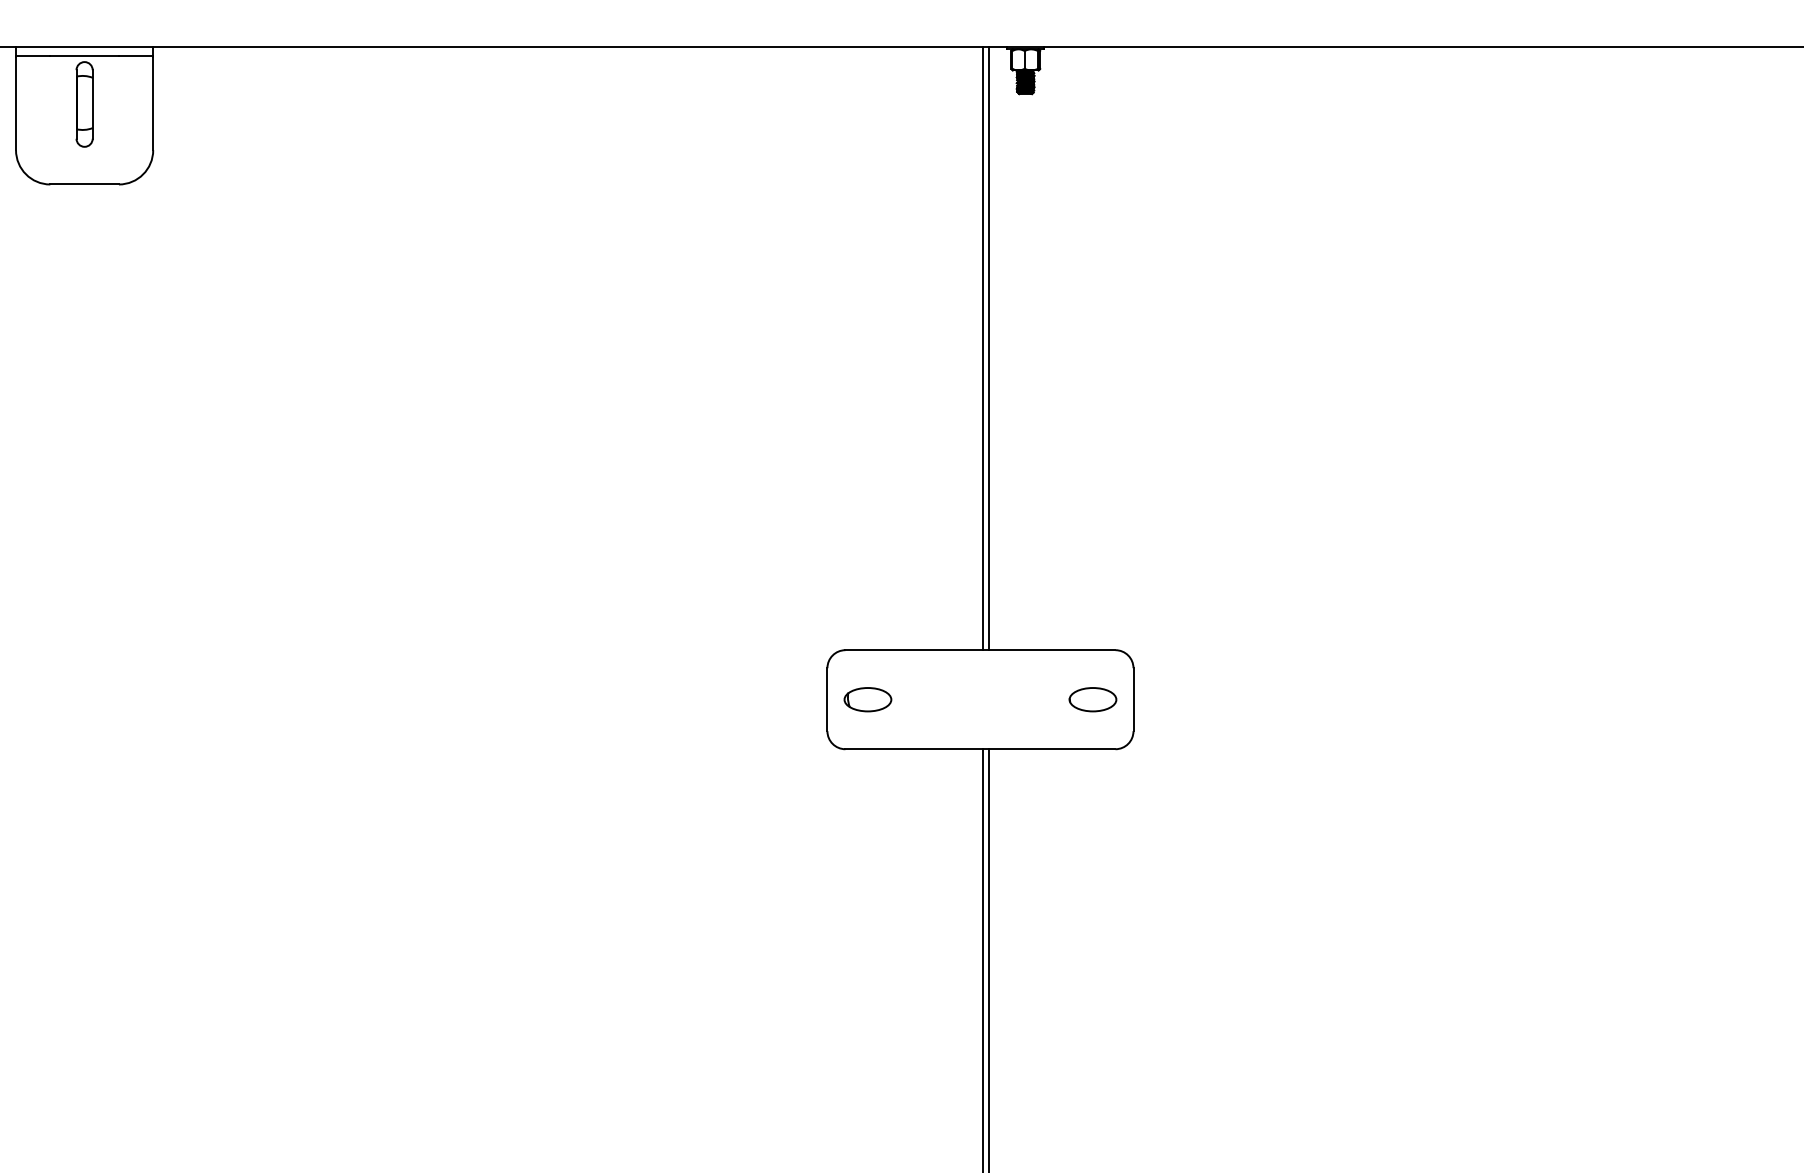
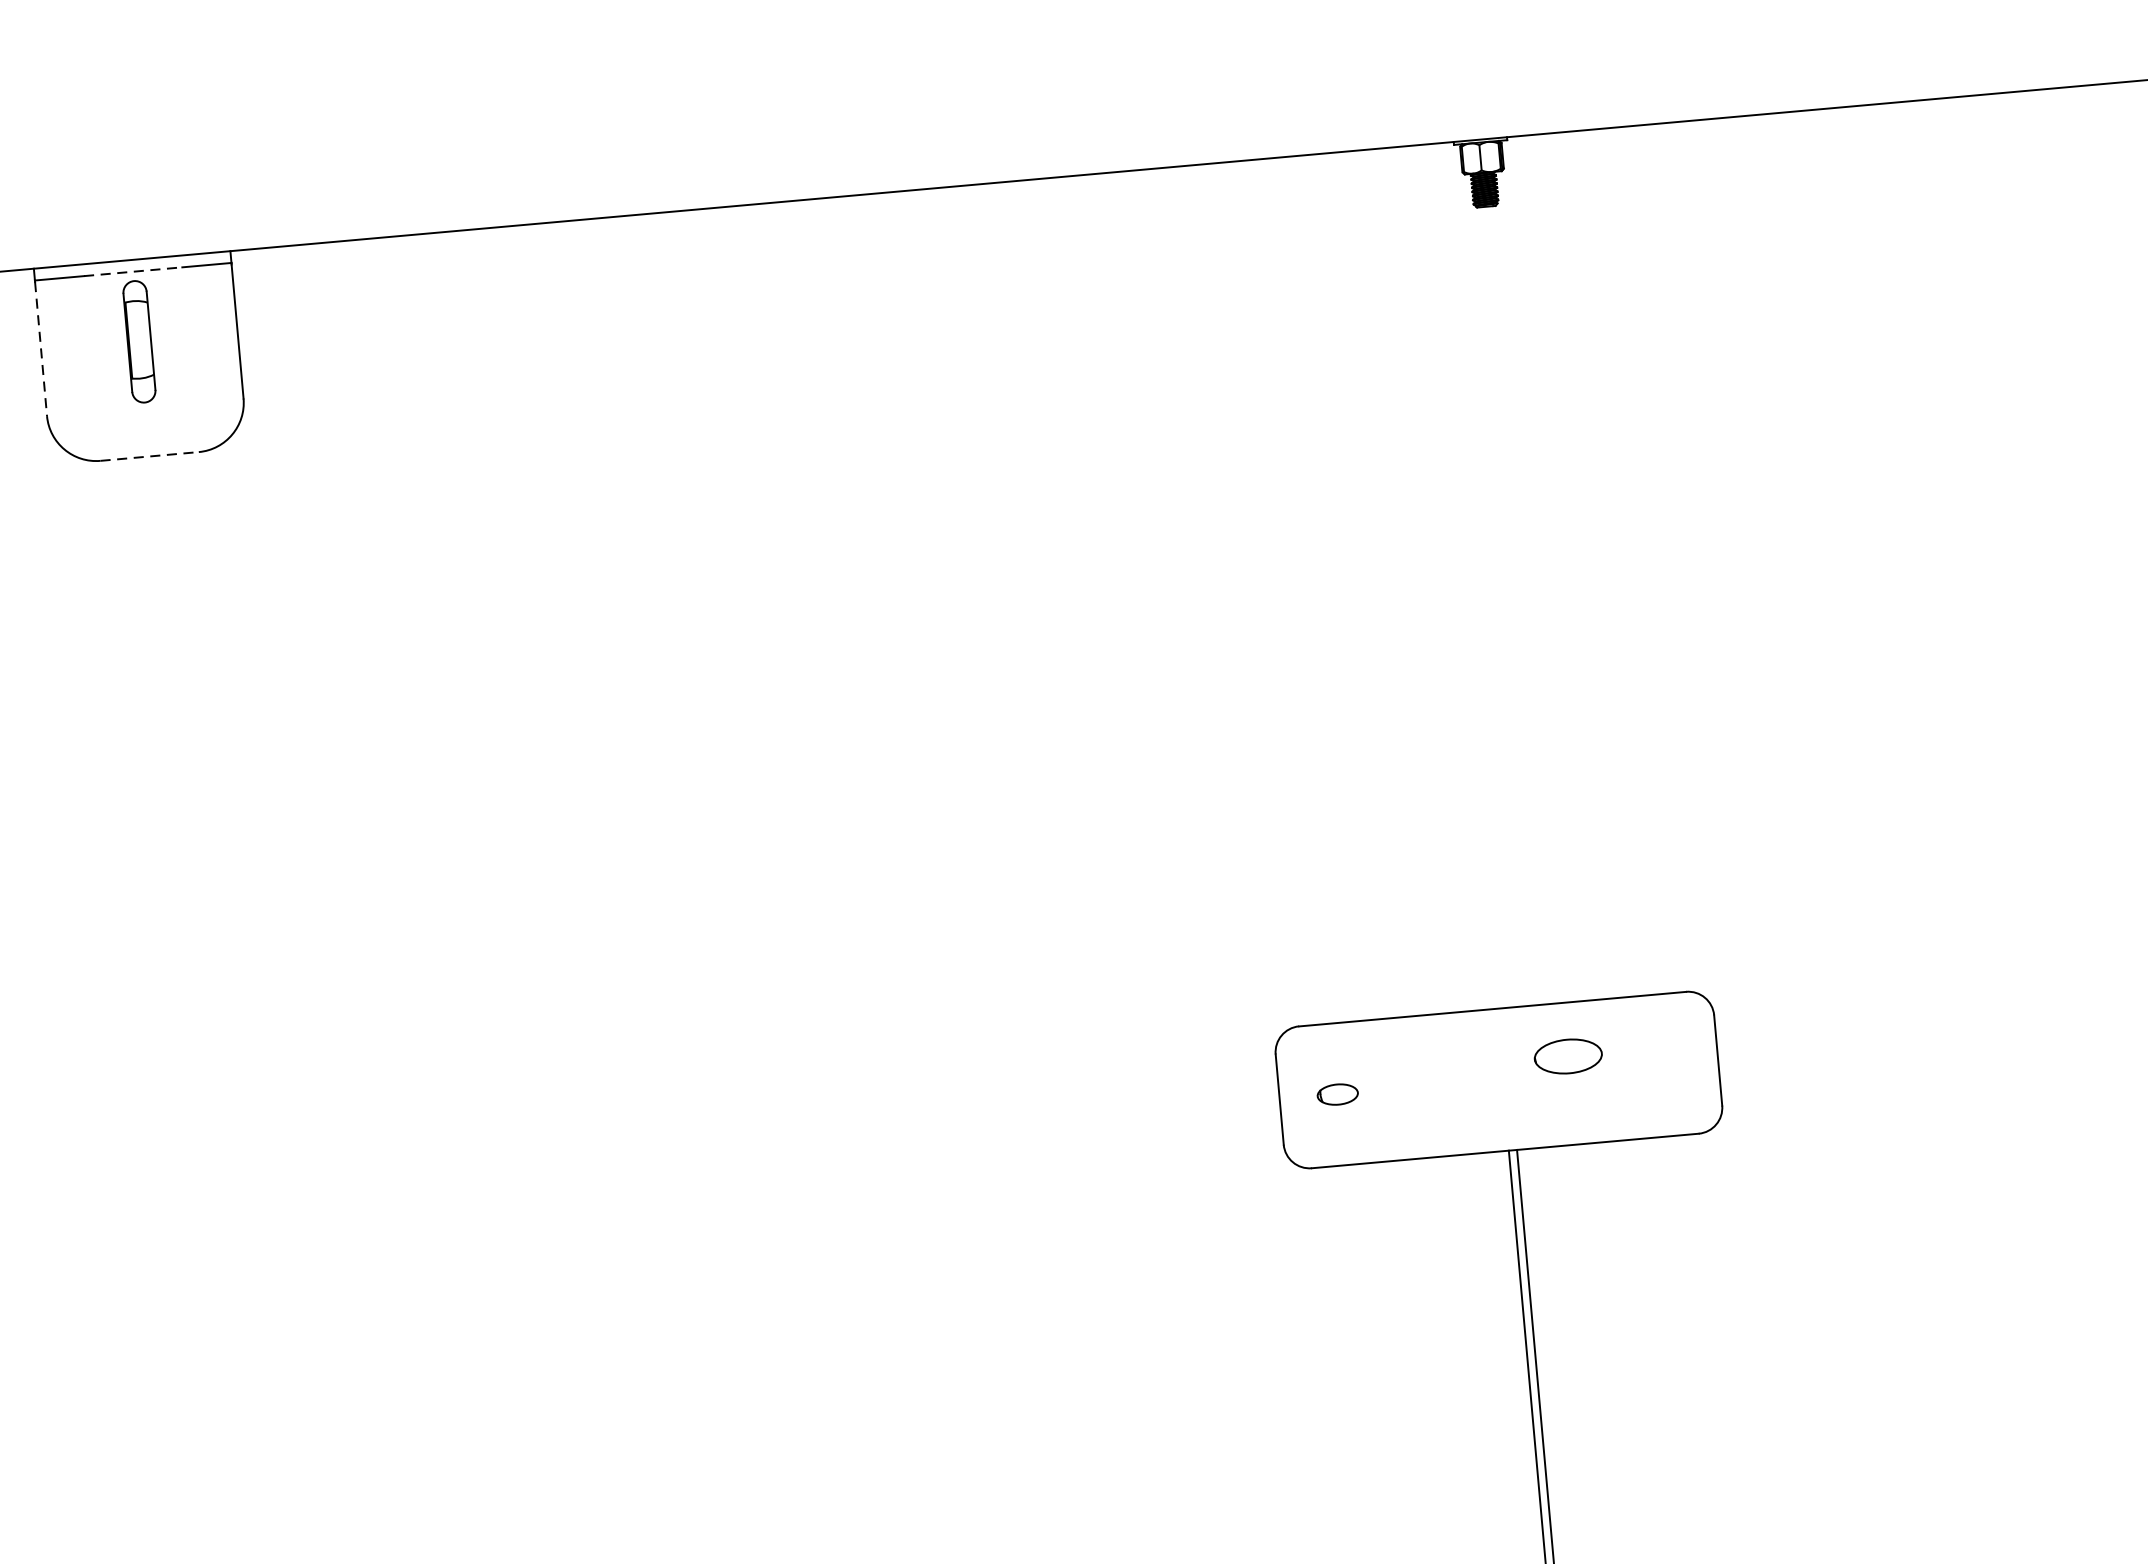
line: (85, 55) -> (134, 271), solid -> dashed
line: (16, 103) -> (41, 349), solid -> dashed
line: (85, 184) -> (150, 456), solid -> dashed
line: (982, 348) -> (1456, 576), removed
line: (988, 348) -> (1465, 575), removed
part: (867, 699) -> (1337, 1094), size x0.6
part: (1092, 699) -> (1567, 1056), moved

